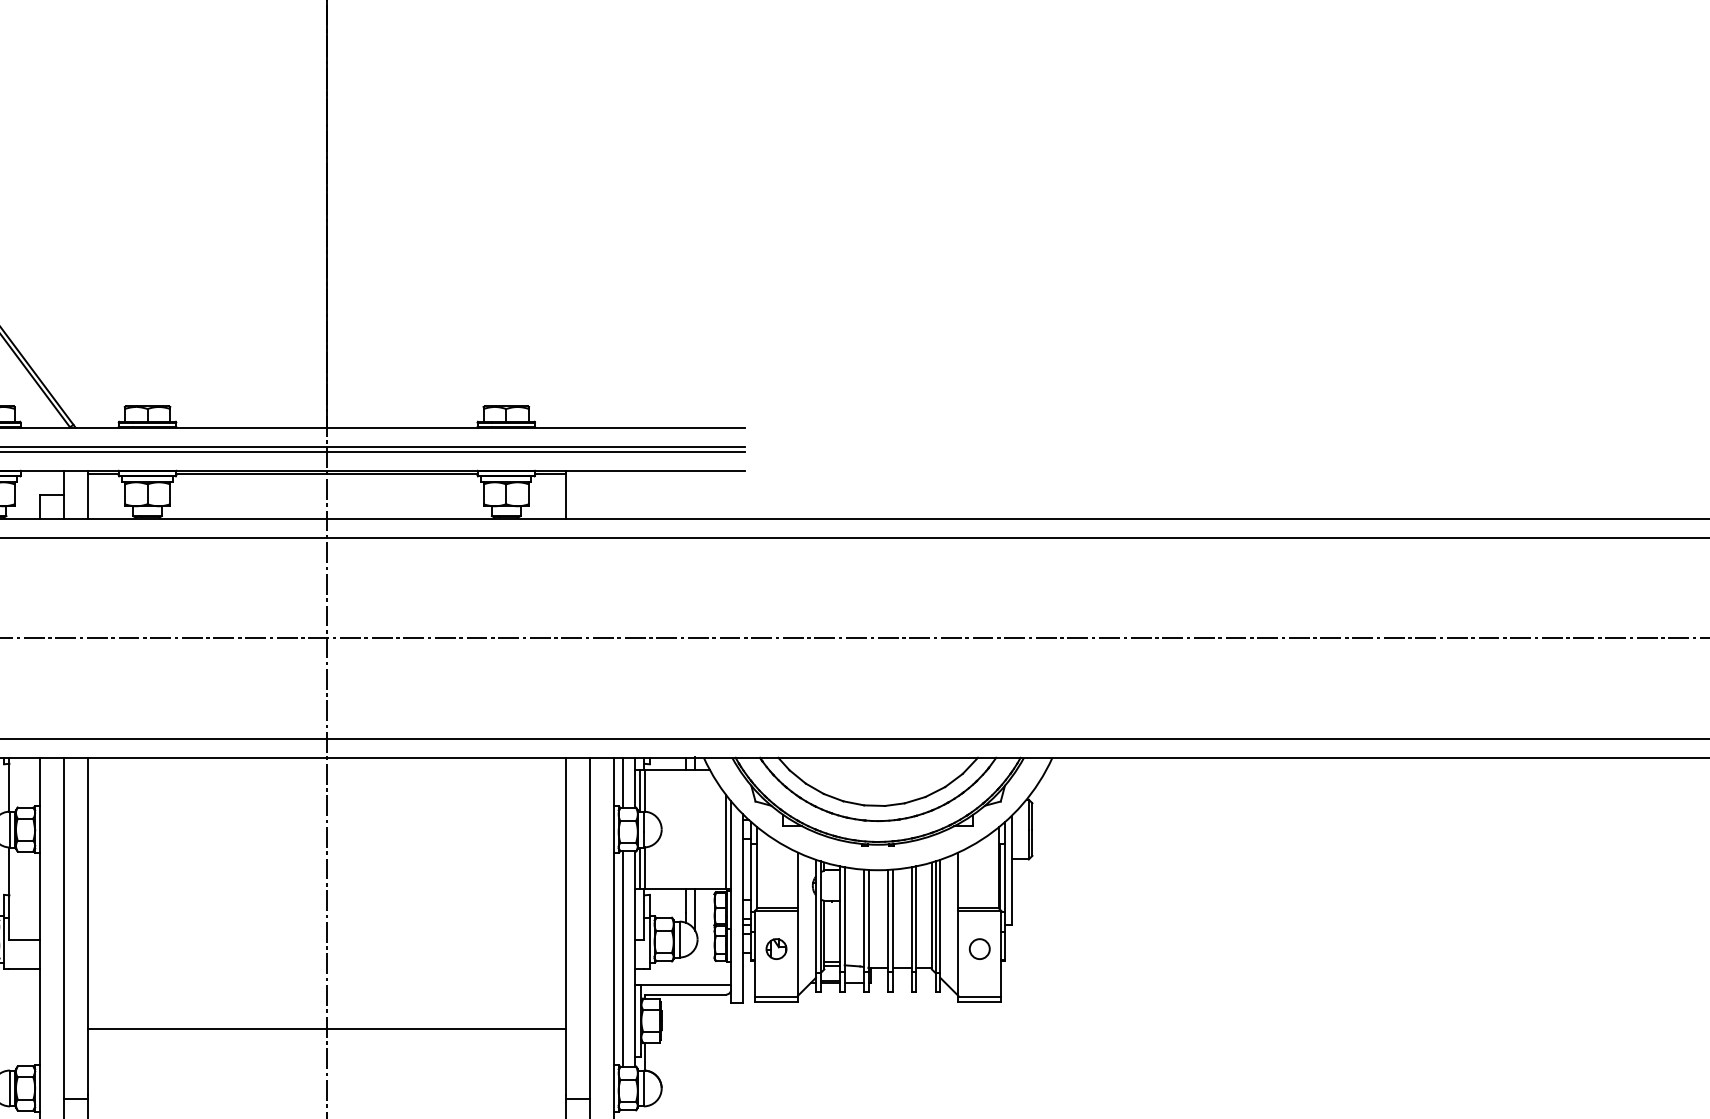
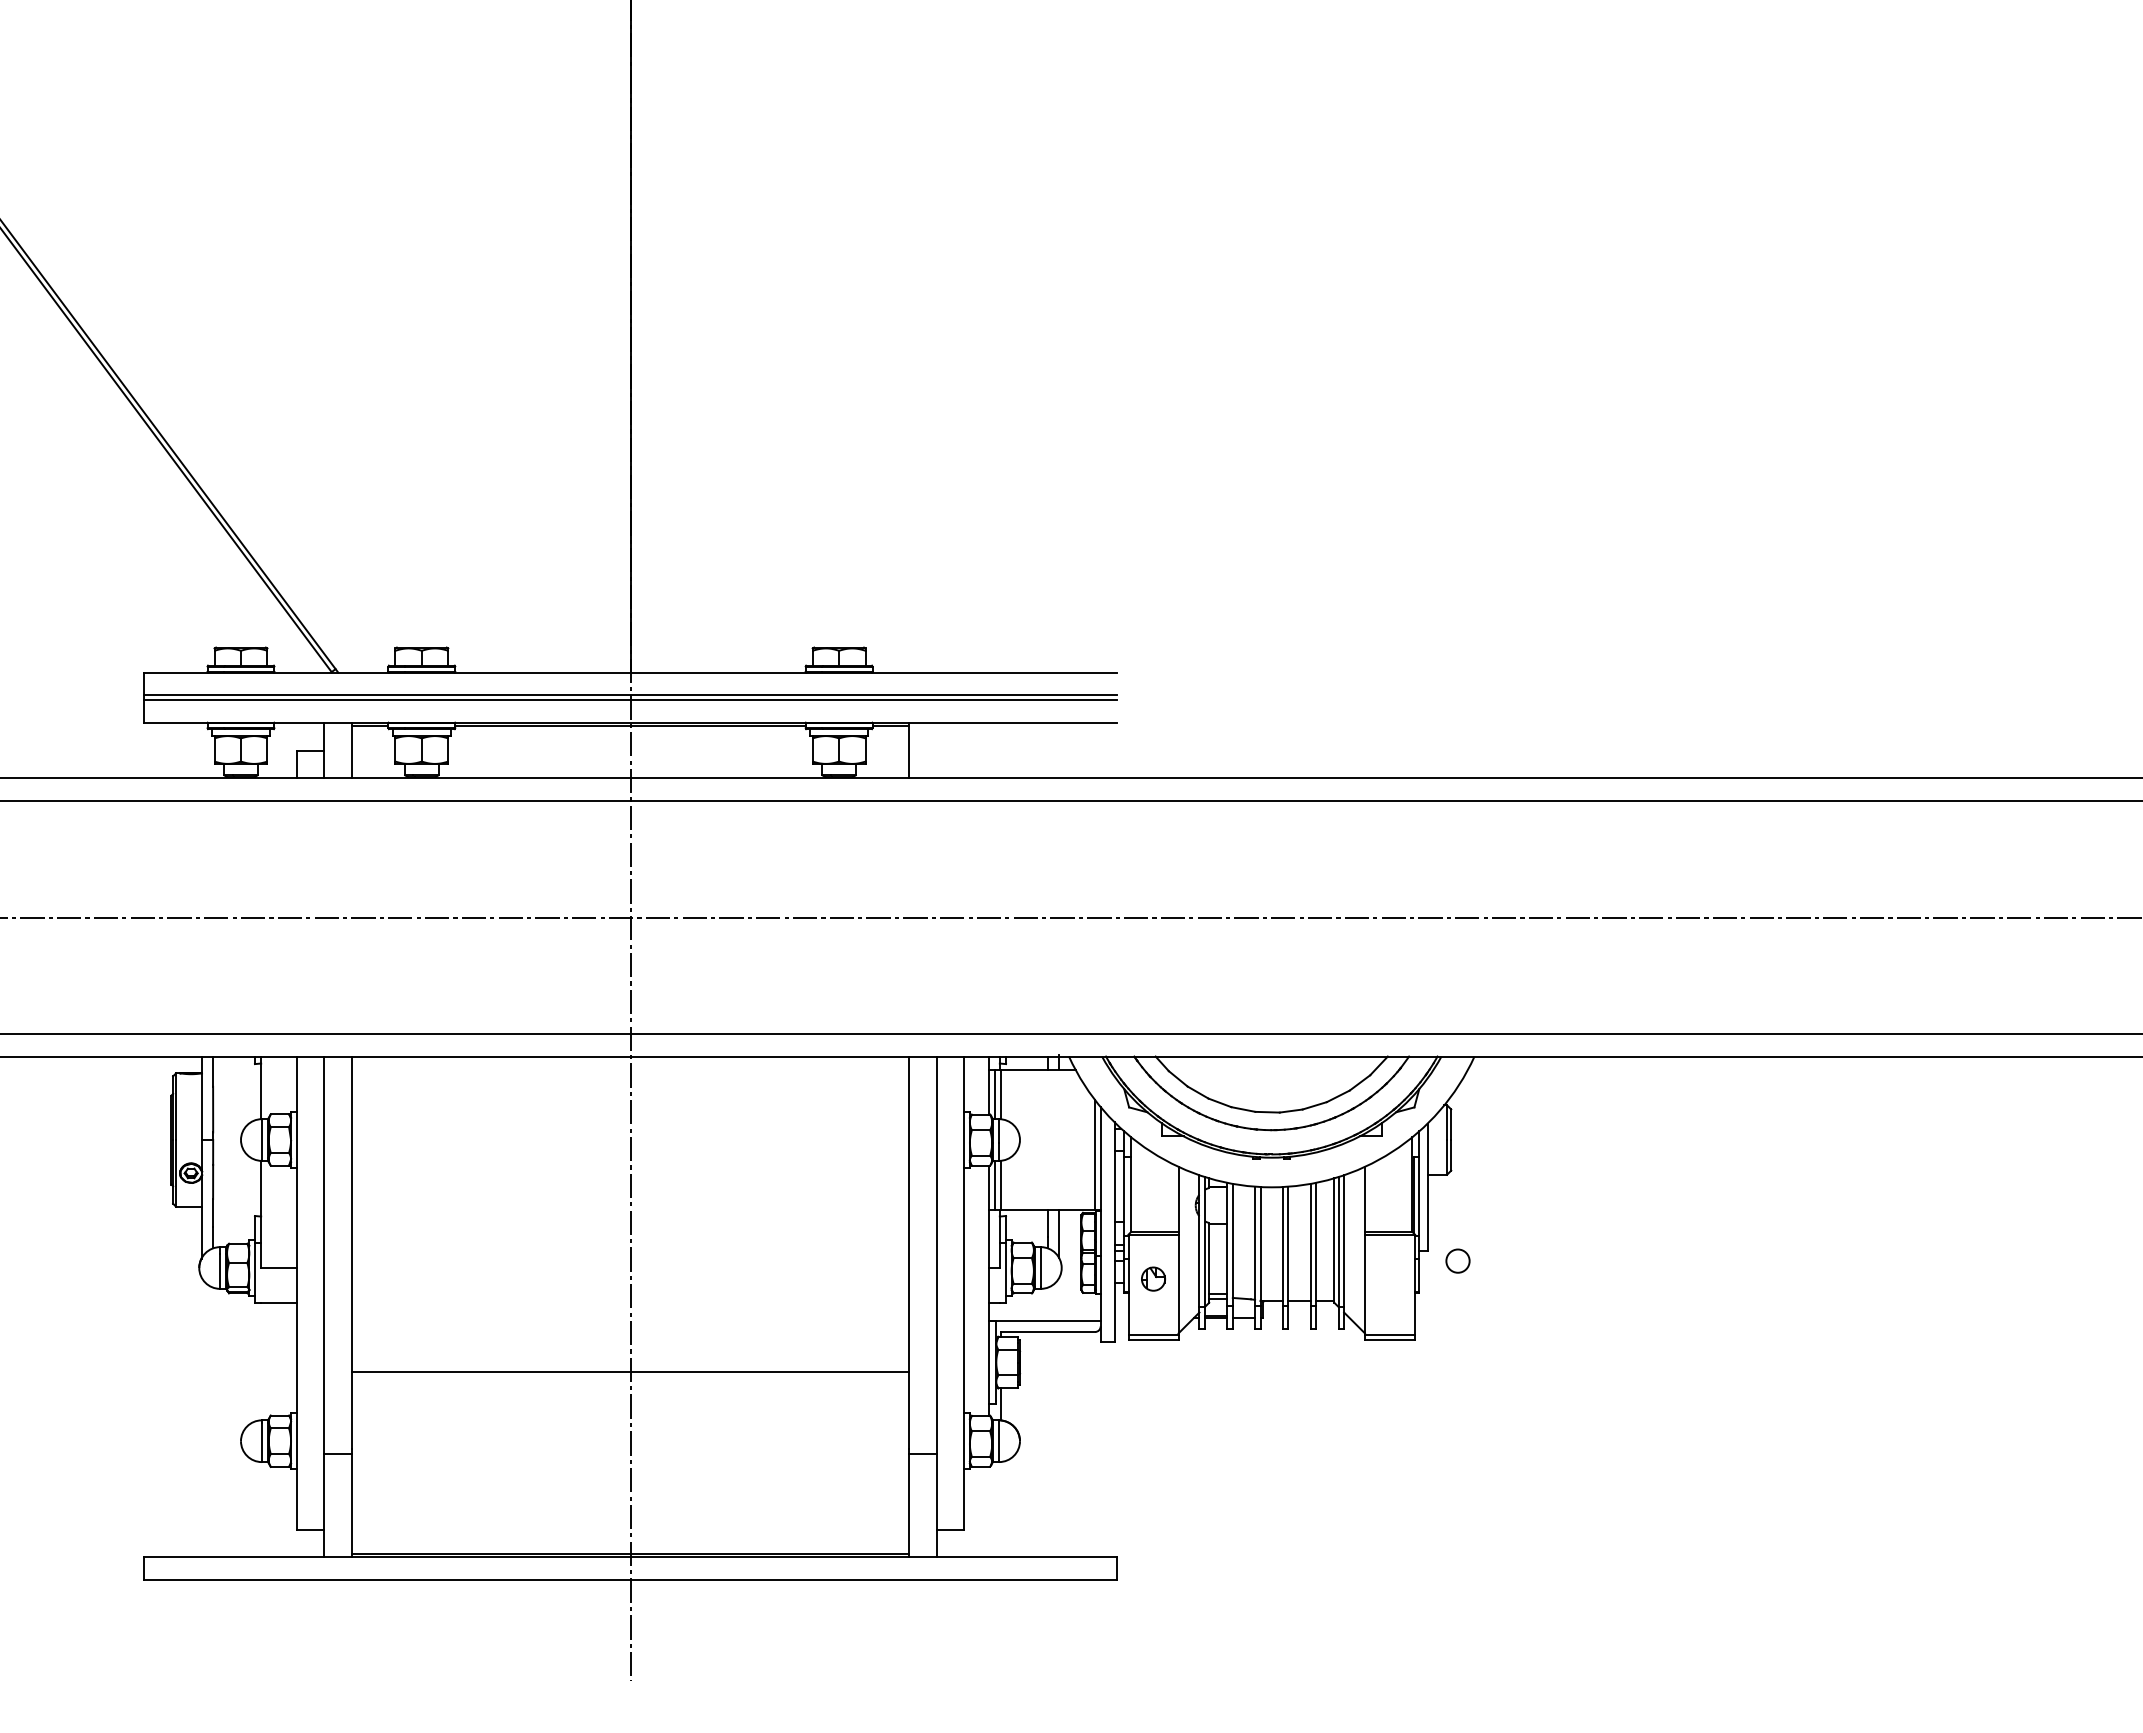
line: (623, 782) -> (975, 1085), removed
circle: (979, 948) -> (1457, 1260), moved
line: (623, 958) -> (975, 1290), removed

